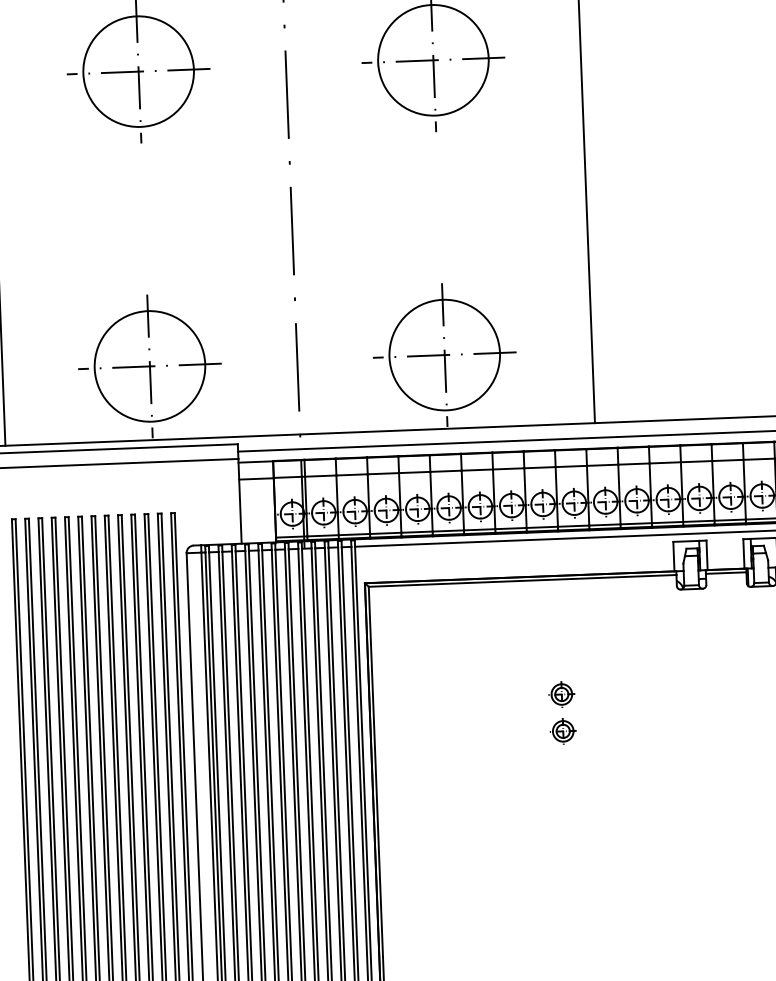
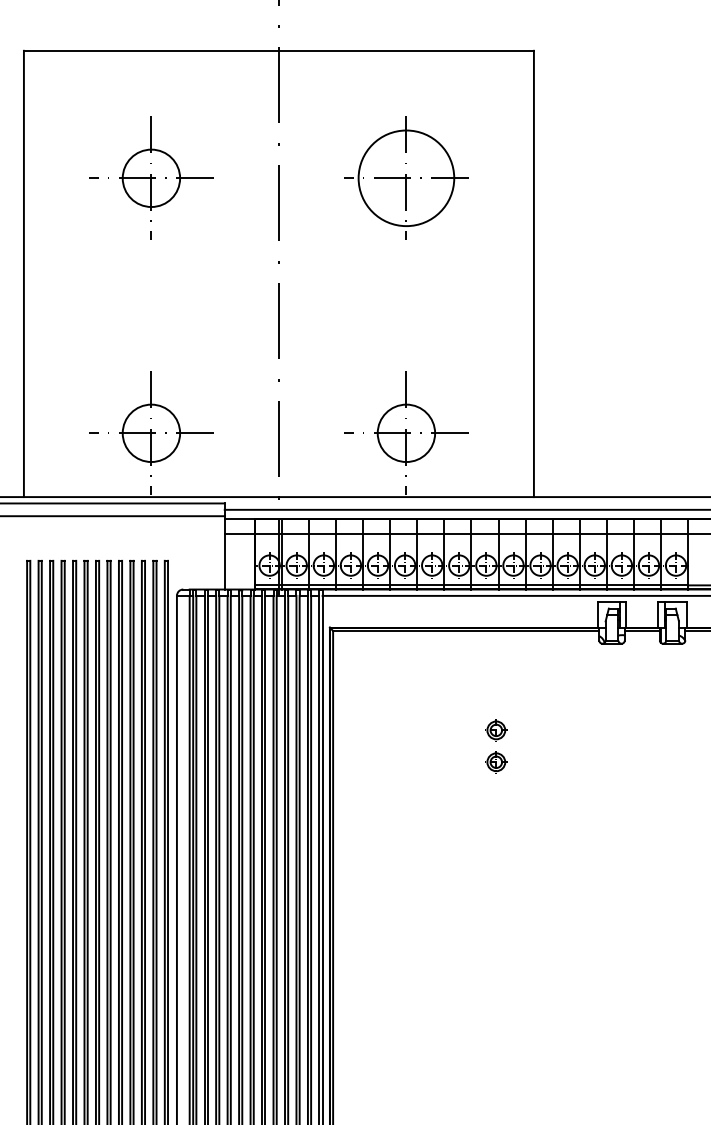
circle: (138, 71) -> (151, 178), size x0.6
circle: (444, 355) -> (406, 433), size x0.6
circle: (150, 366) -> (151, 433), size x0.6

